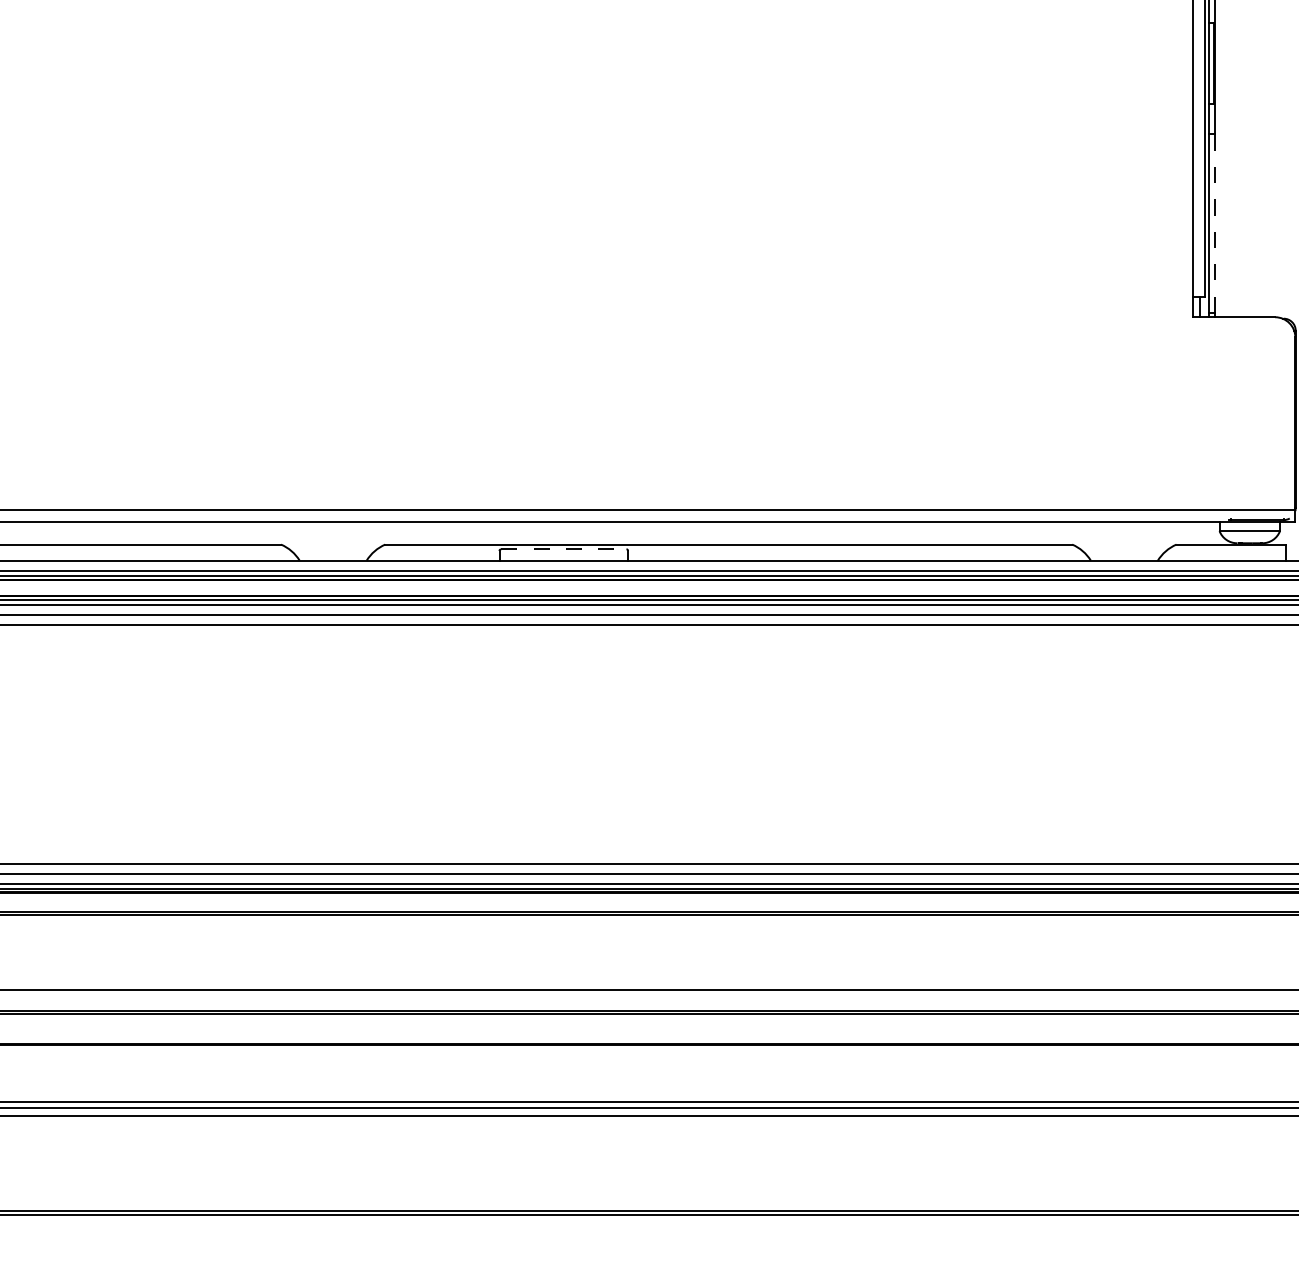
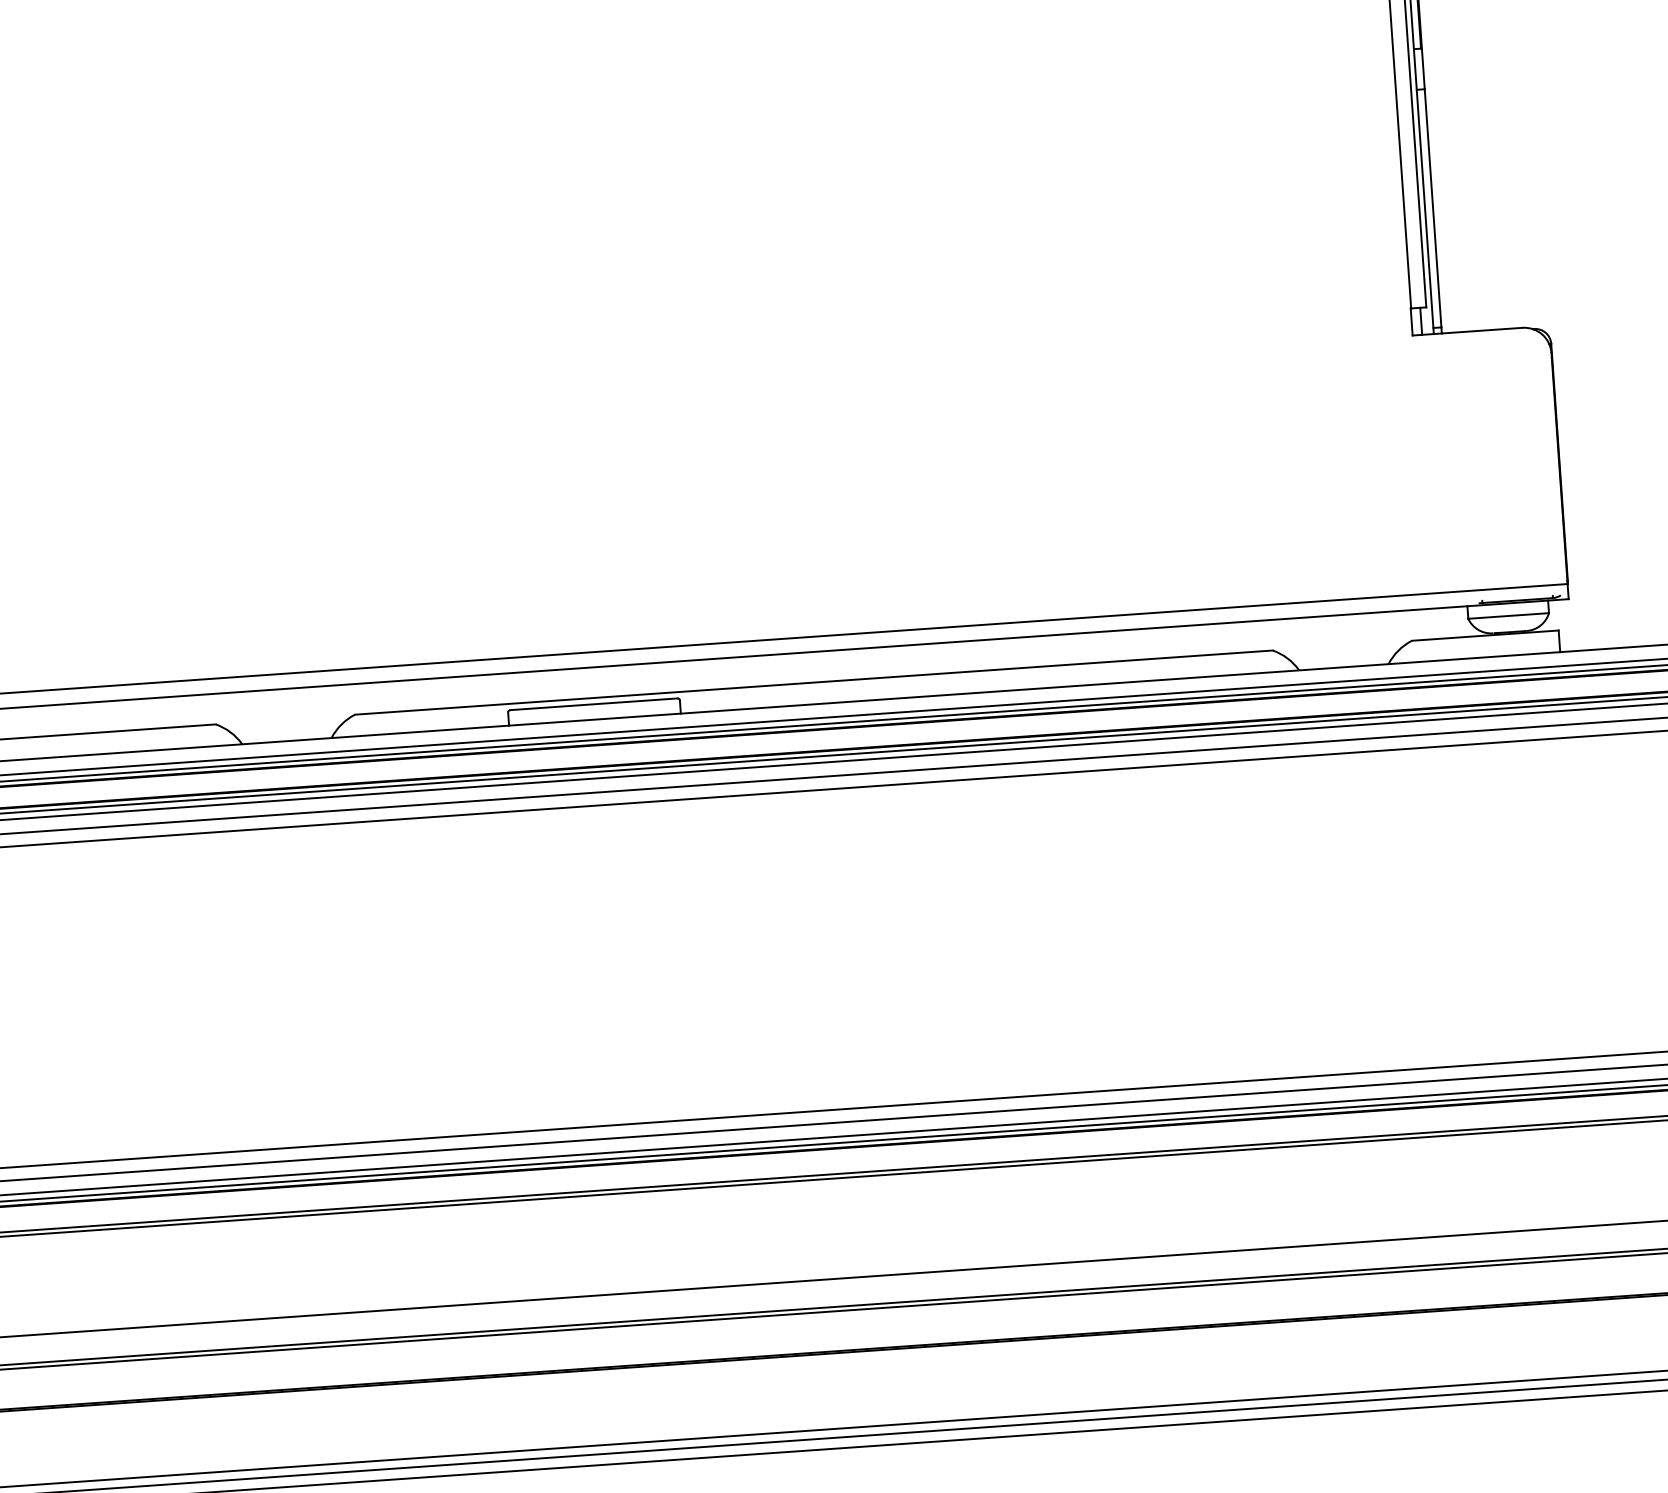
line: (1214, 223) -> (1432, 208), dashed -> solid
line: (563, 549) -> (593, 704), dashed -> solid

